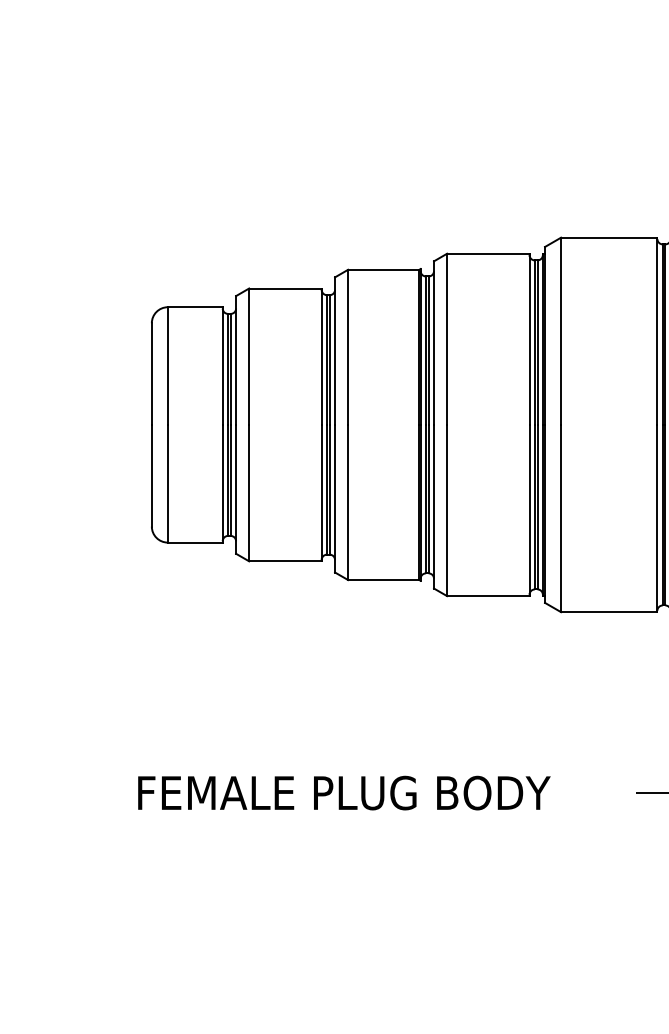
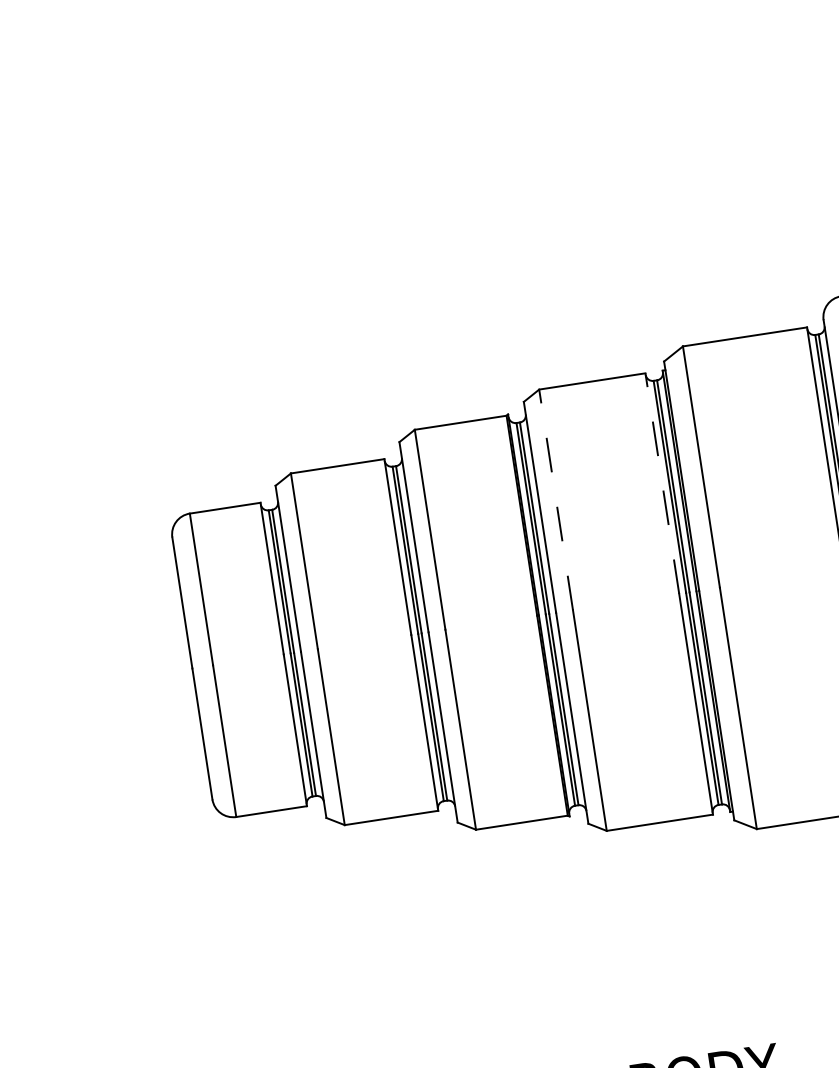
line: (447, 339) -> (556, 500), solid -> dashed
line: (529, 339) -> (662, 483), solid -> dashed

